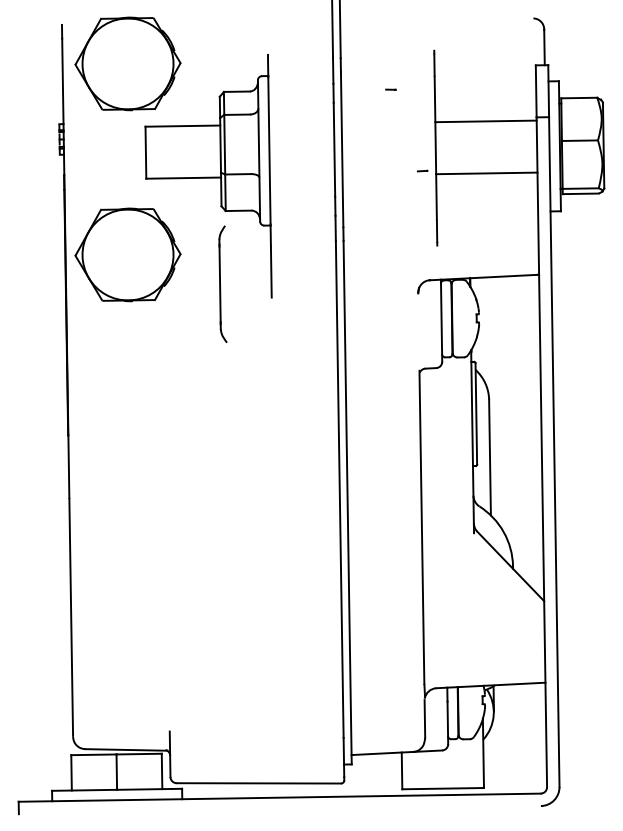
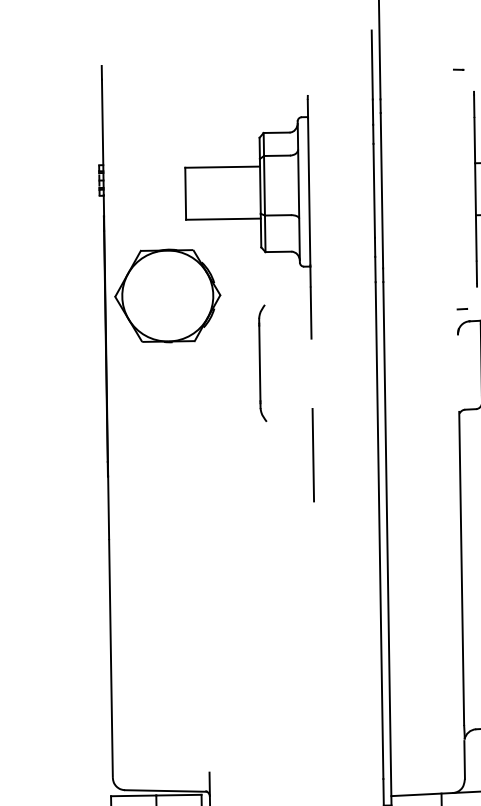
part: (127, 63) -> (167, 104), removed
line: (390, 89) -> (458, 69), moved
part: (422, 170) -> (462, 308), moved
part: (222, 283) -> (262, 362), moved
line: (273, 413) -> (313, 454), added

